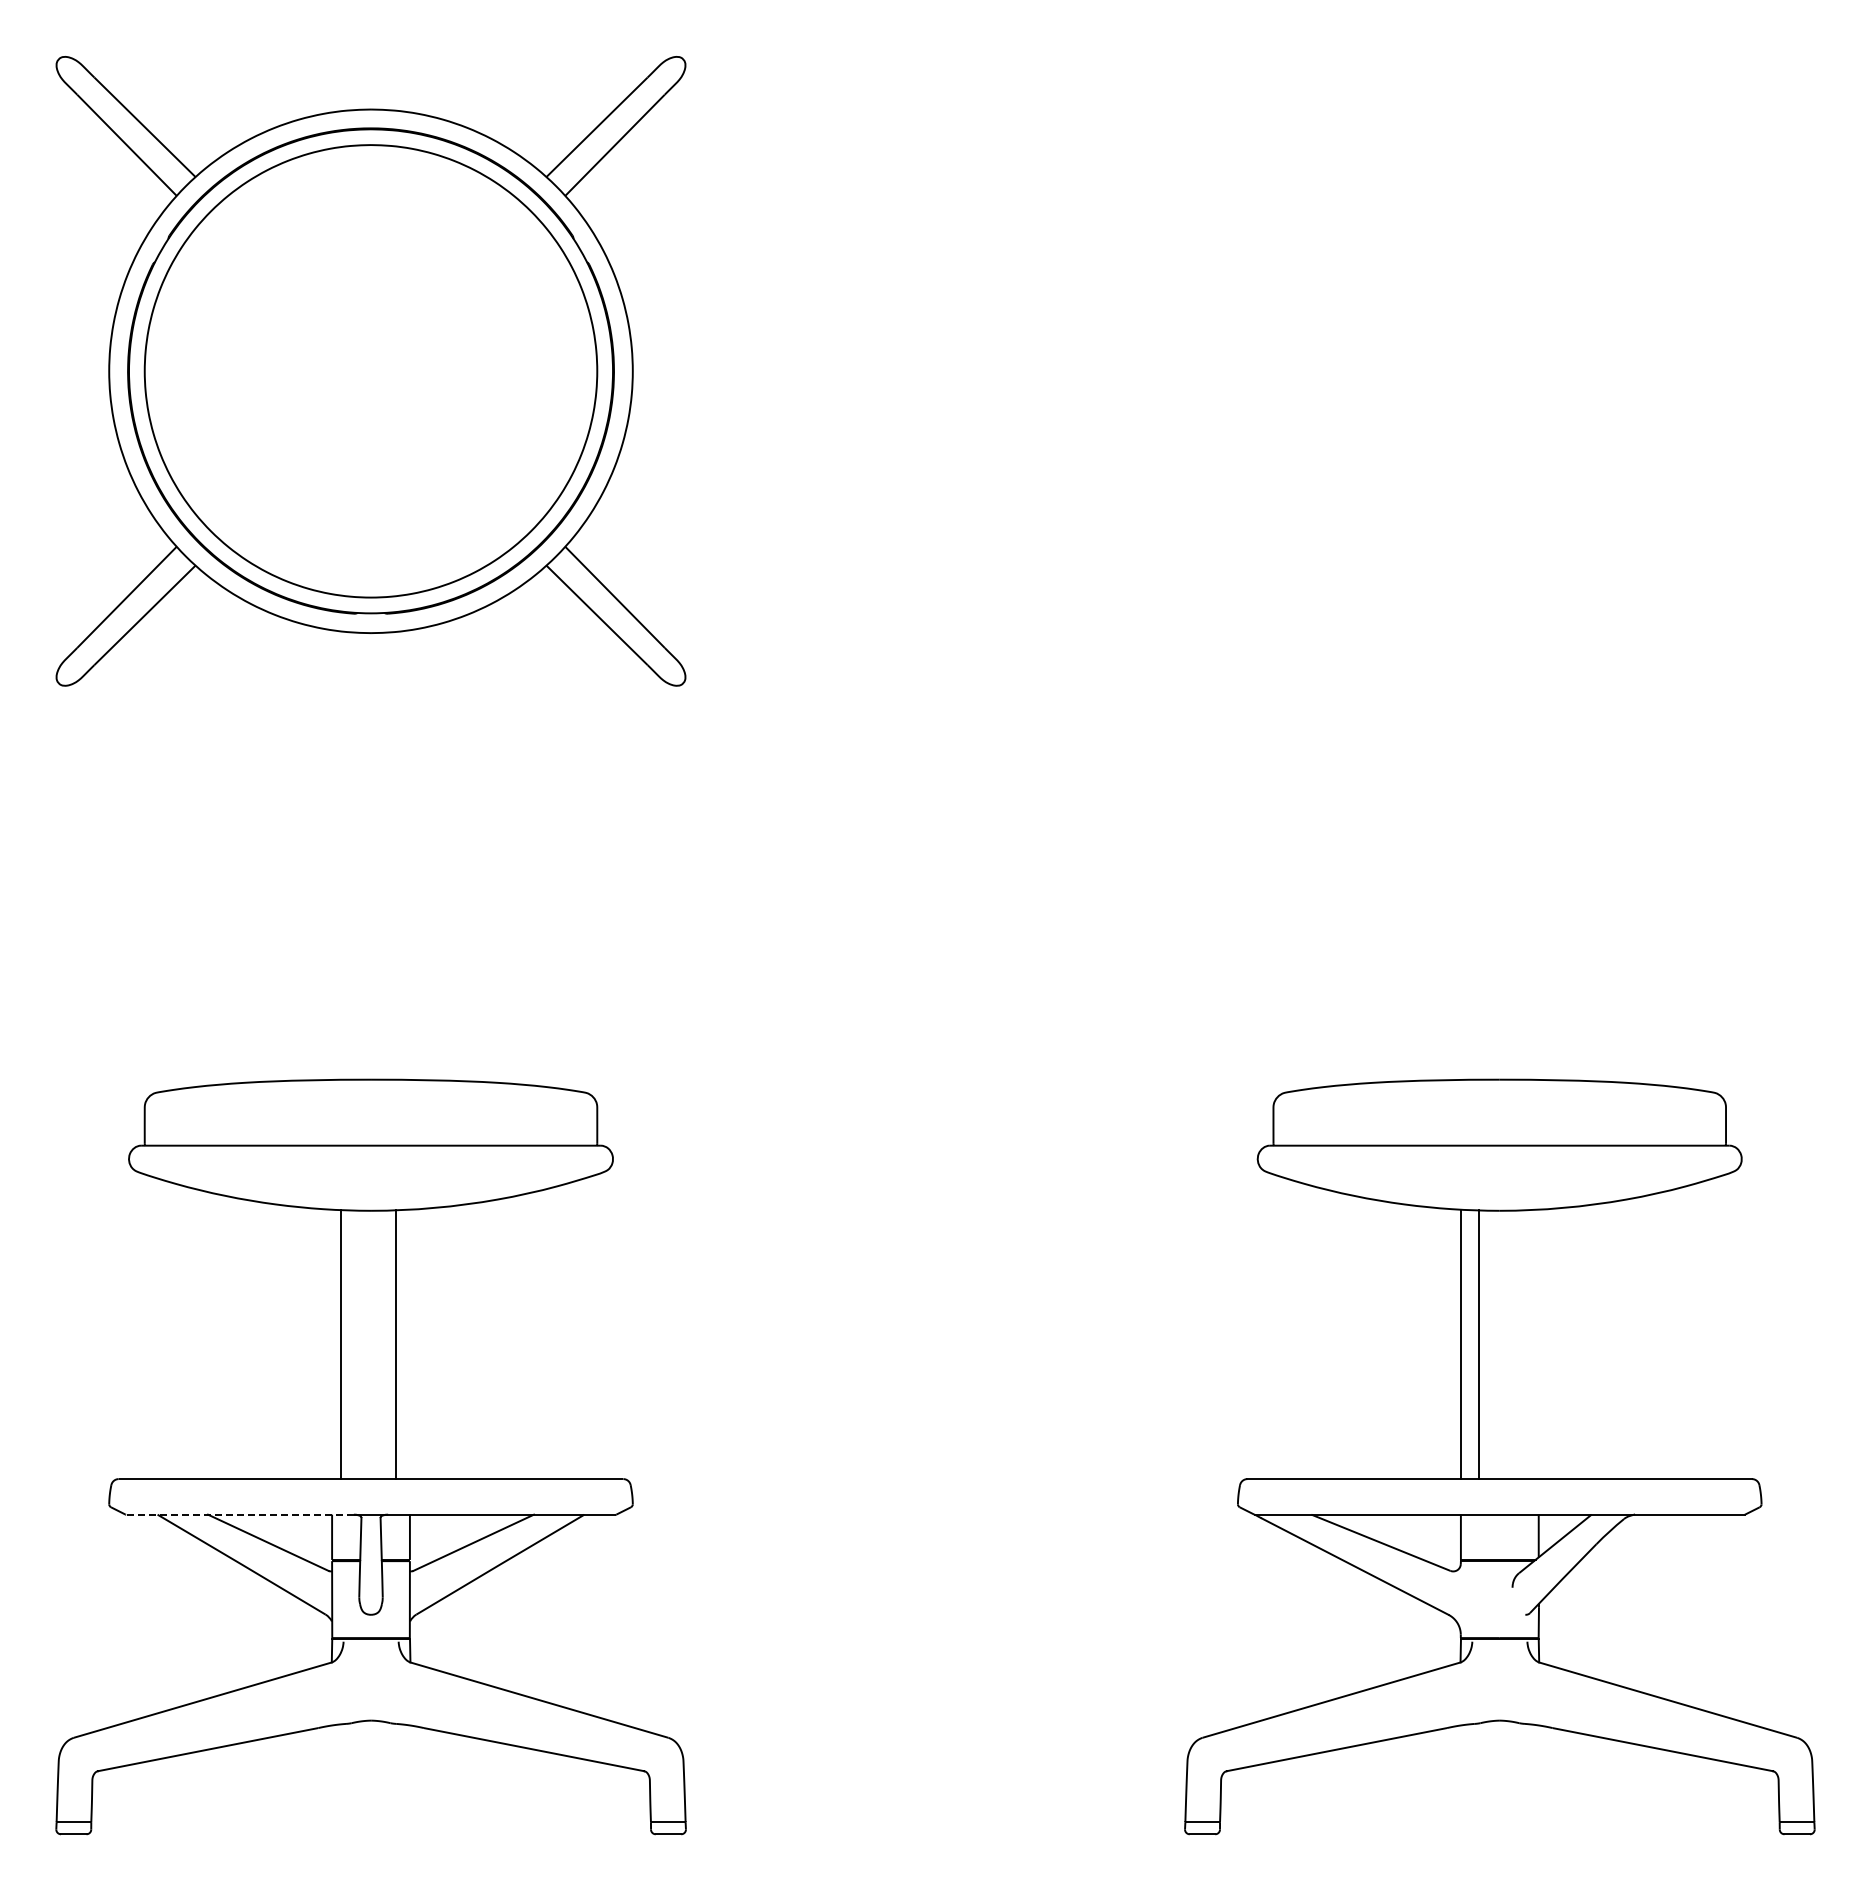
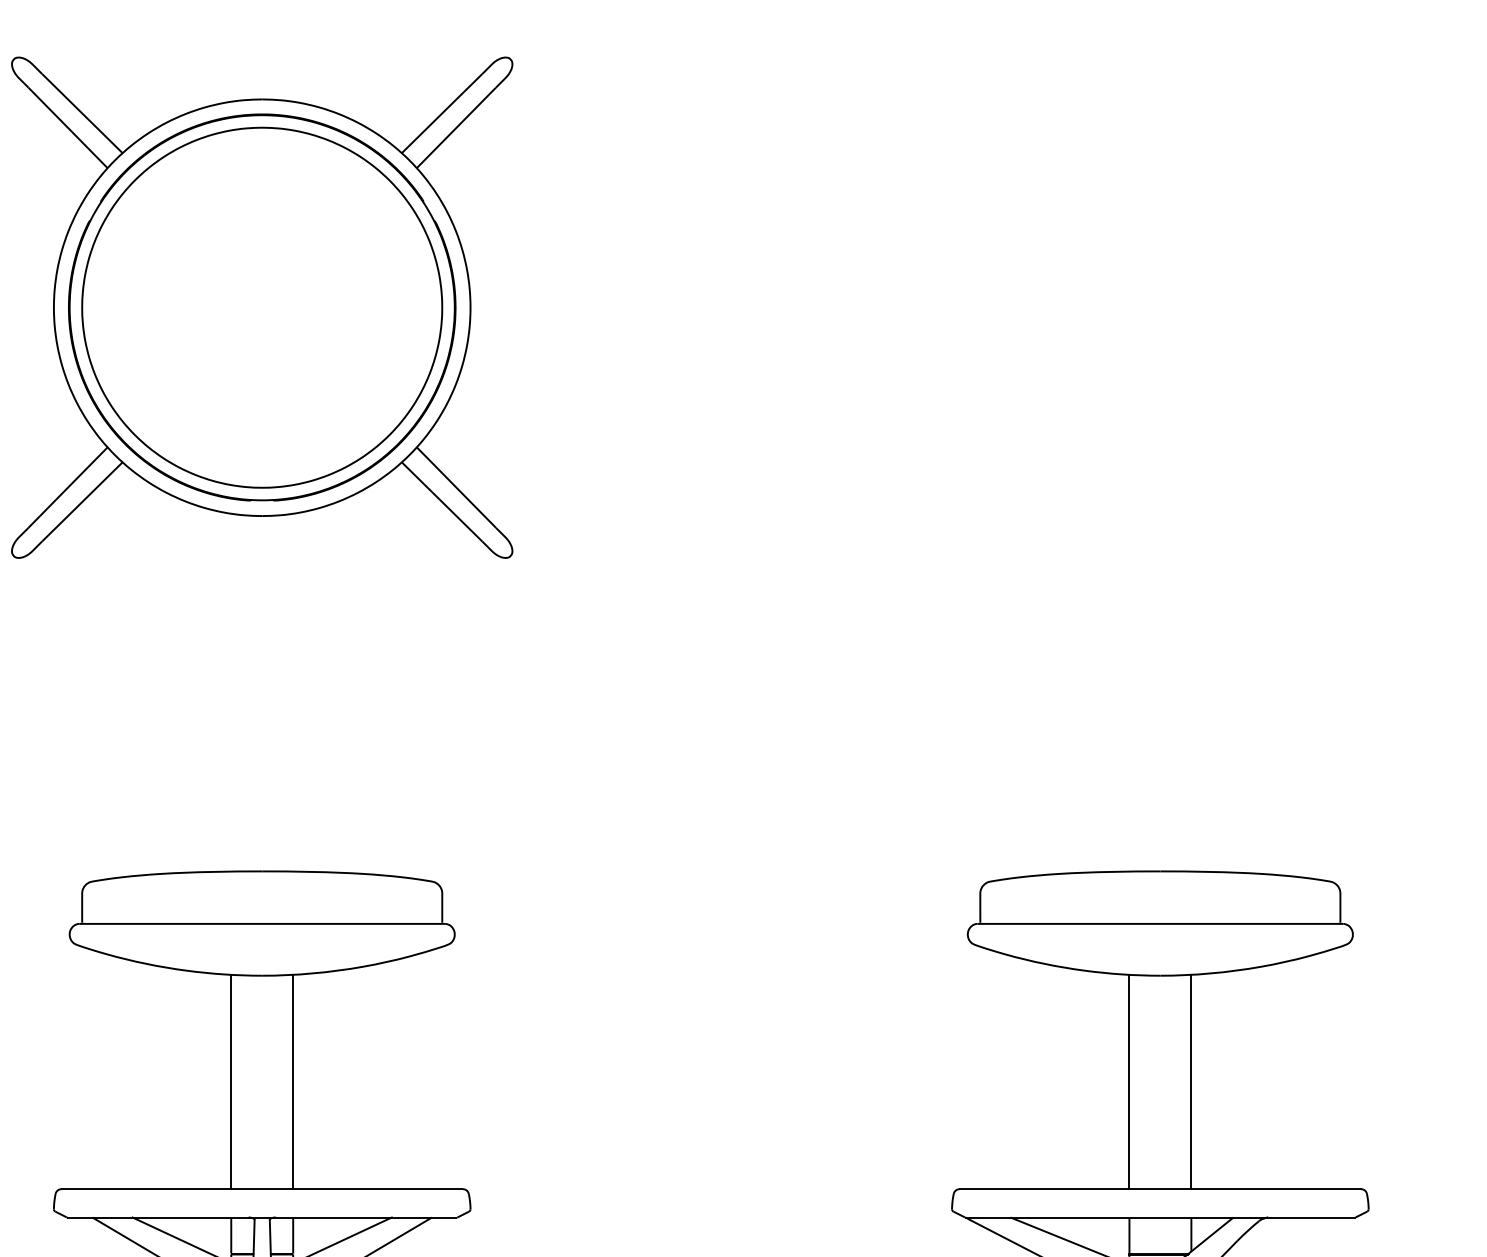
line: (340, 1344) -> (292, 1082), moved
line: (396, 1344) -> (231, 1082), moved
line: (1478, 1344) -> (1191, 1082), moved
line: (240, 1514) -> (158, 1217), dashed -> solid

